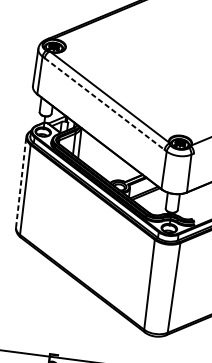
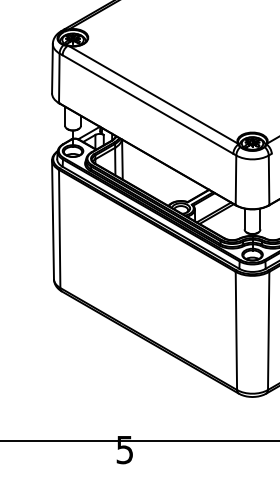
line: (104, 103) -> (147, 104), dashed -> solid
line: (21, 182) -> (53, 219), dashed -> solid

